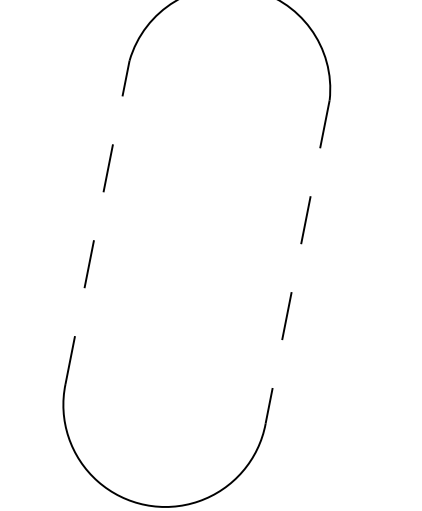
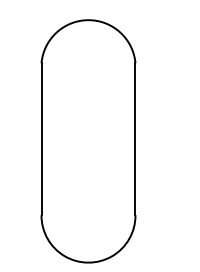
line: (97, 222) -> (41, 139), dashed -> solid
line: (297, 262) -> (135, 139), dashed -> solid

